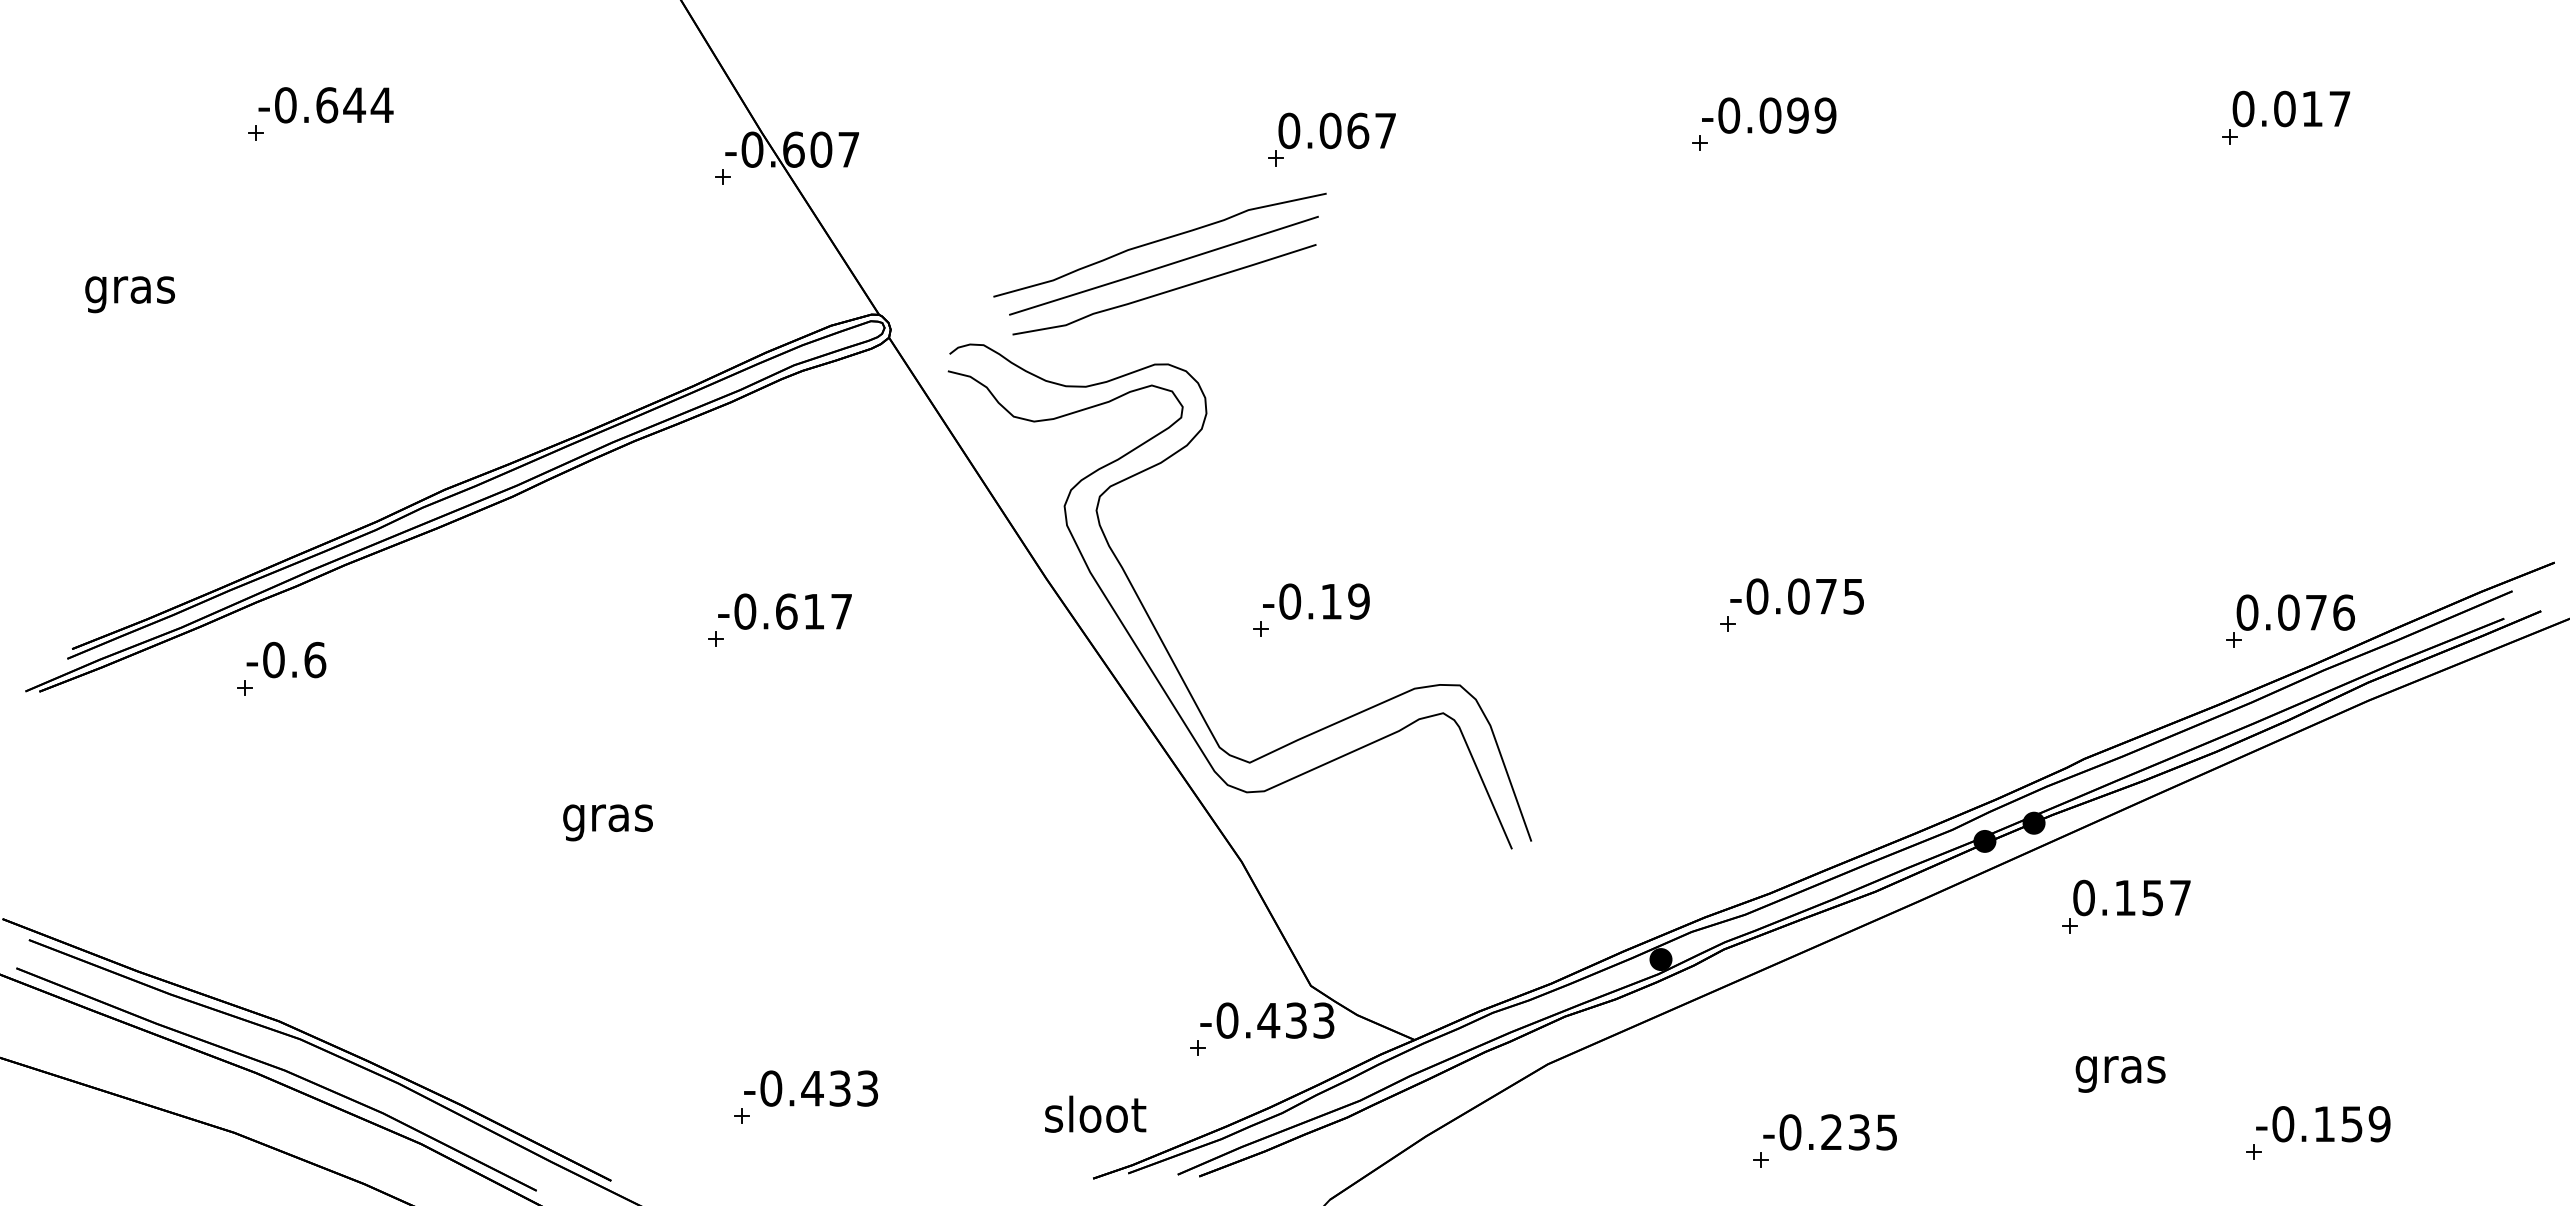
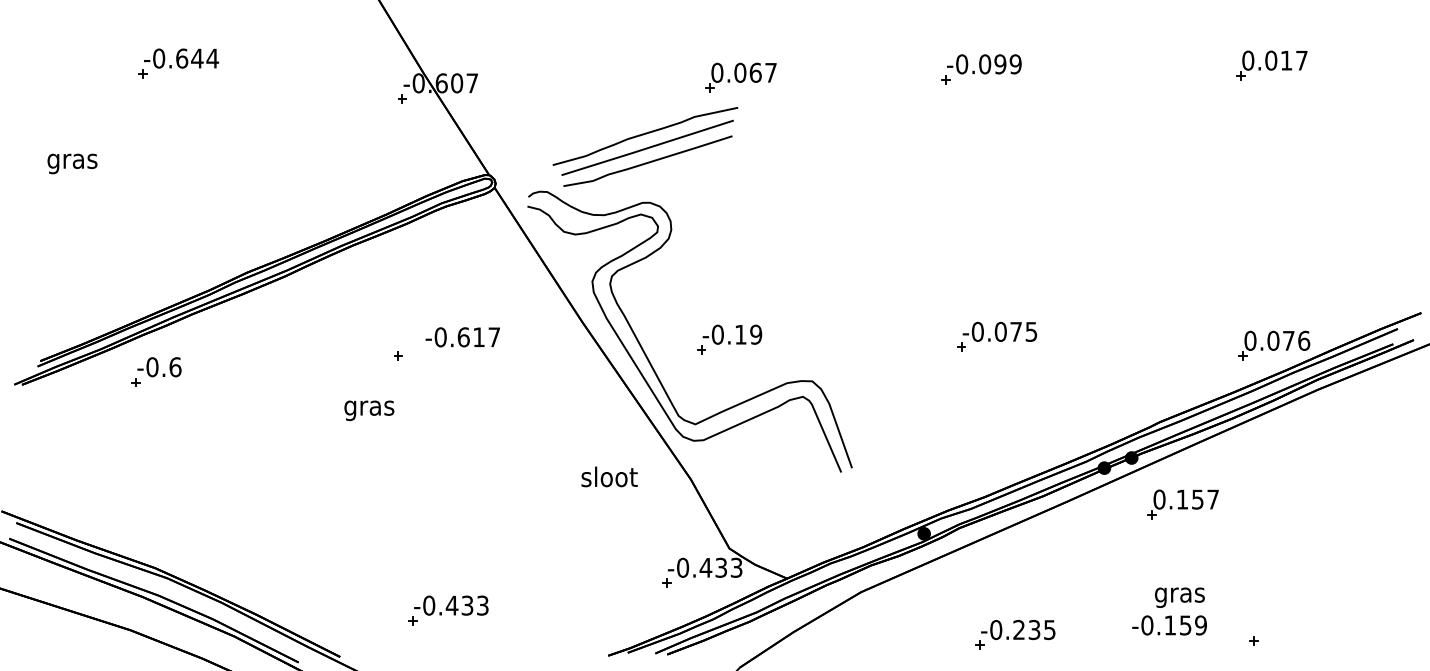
text: (784, 611) -> (462, 337), moved
text: (608, 822) -> (369, 410), moved
text: (1095, 1113) -> (609, 476), moved
text: (2323, 1124) -> (1169, 625), moved

